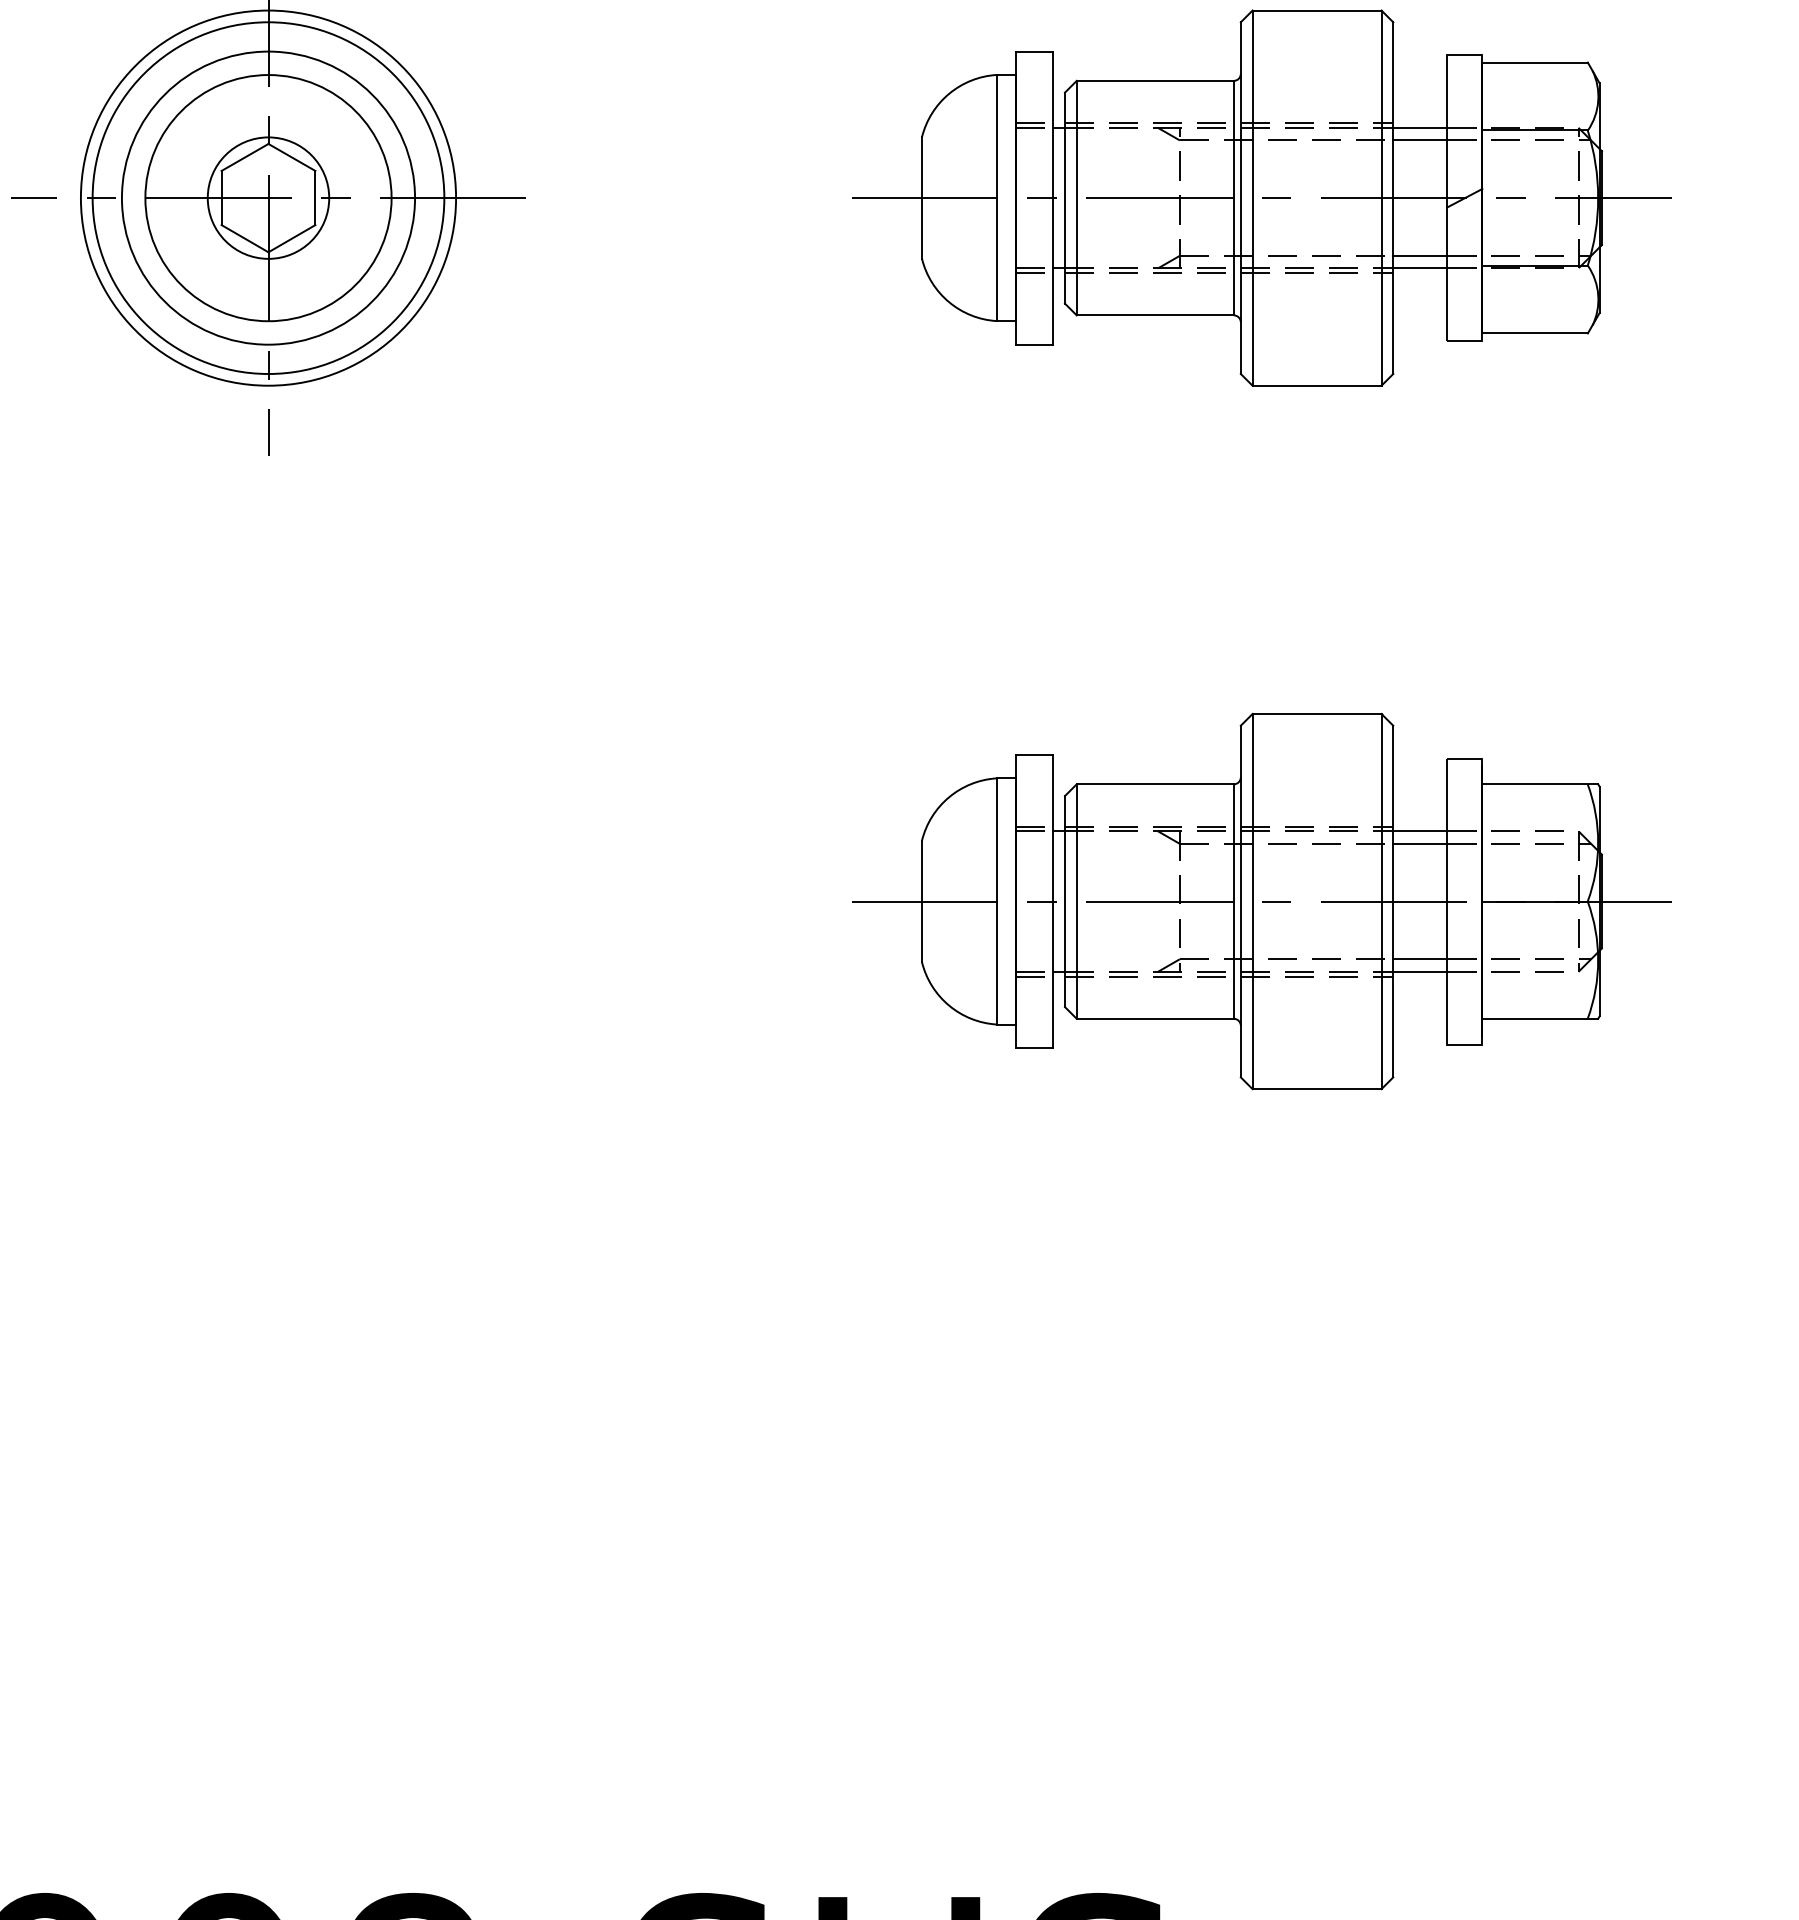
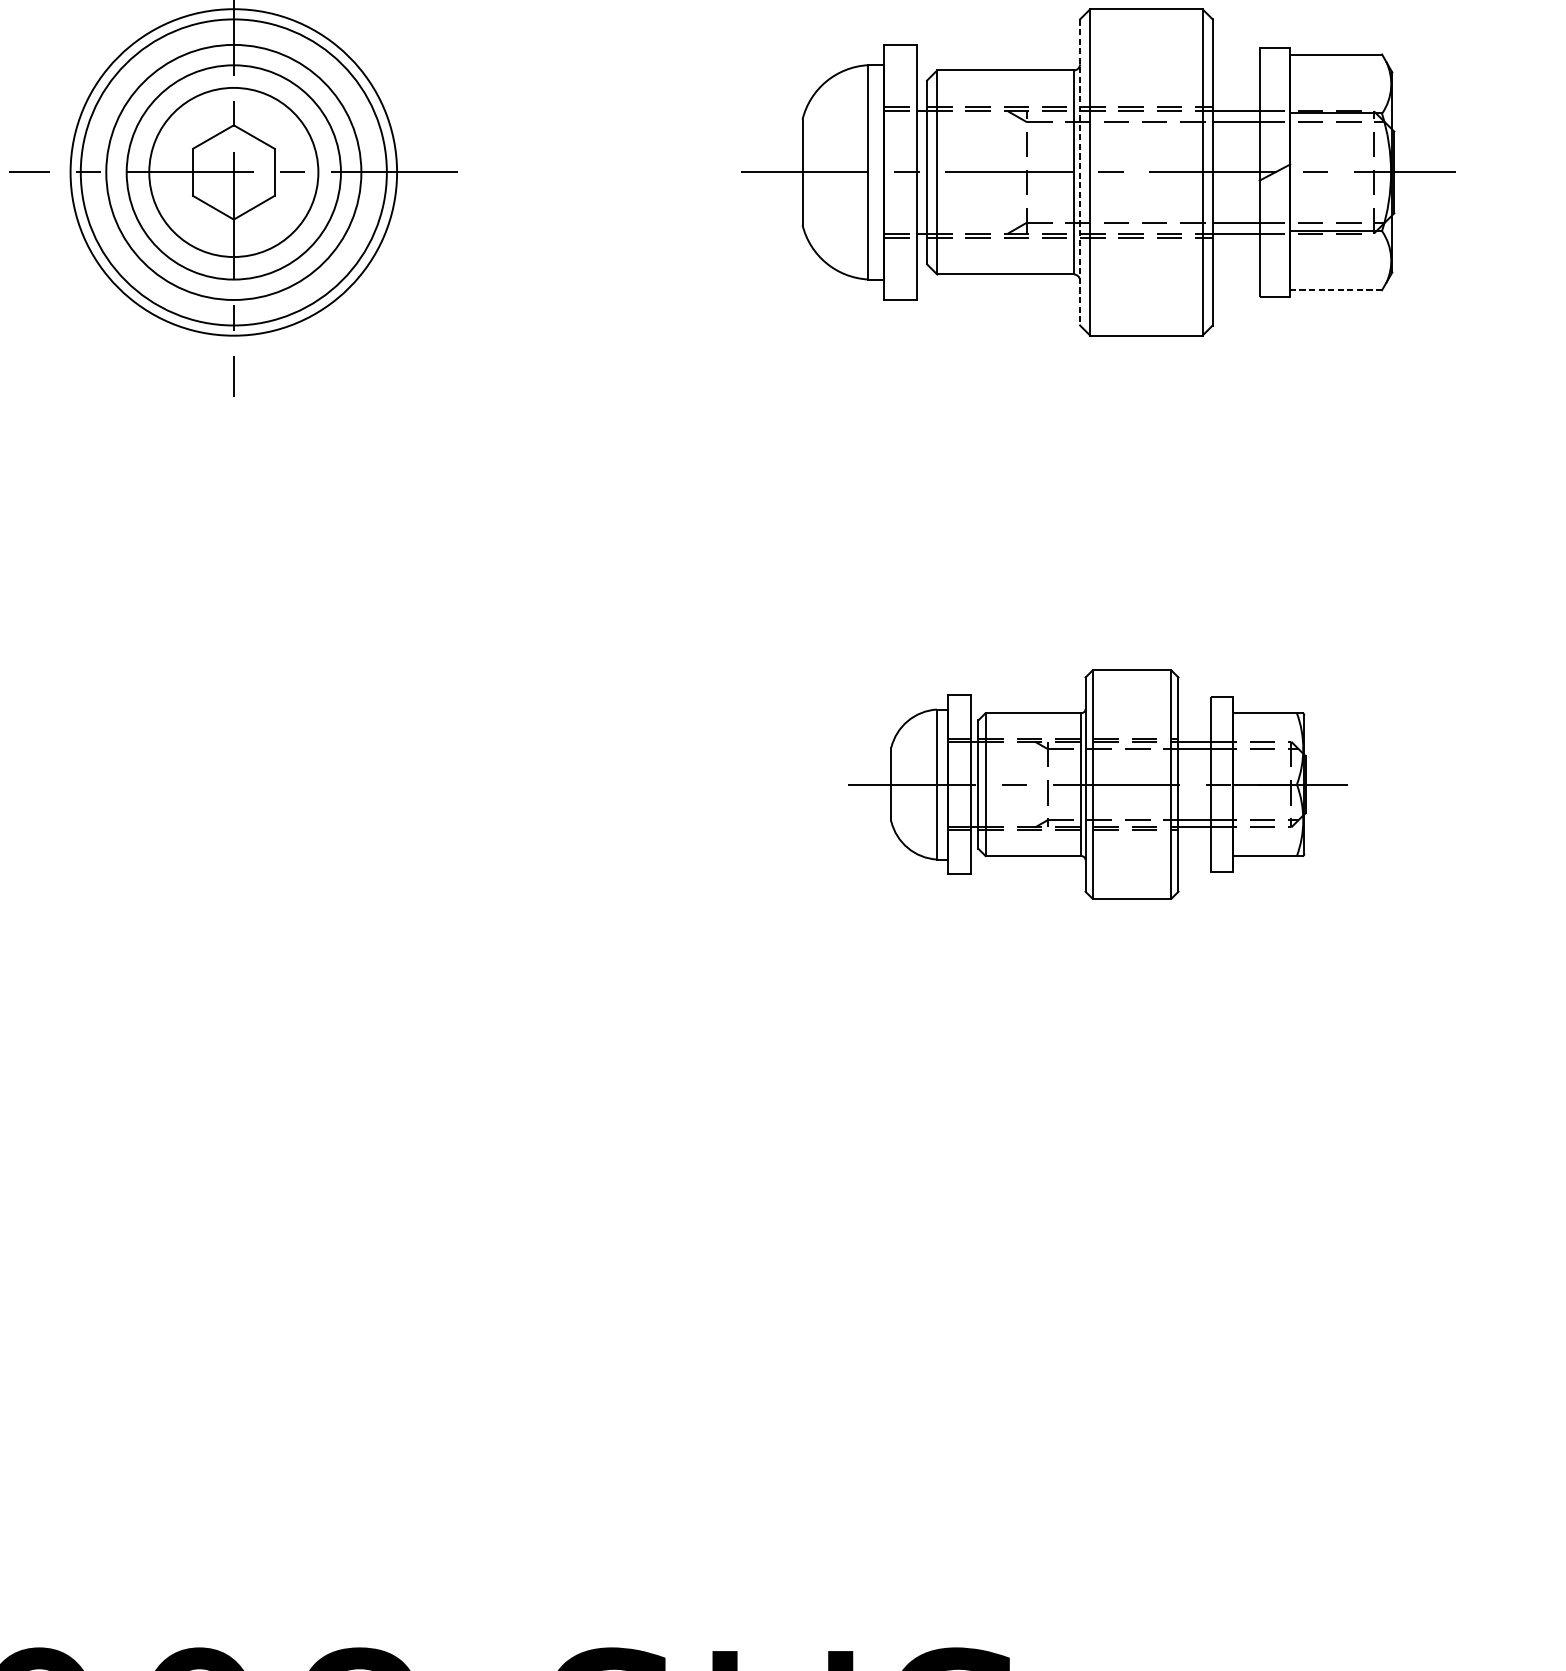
circle: (268, 197) -> (233, 171), size x1.6
line: (1240, 198) -> (1079, 172), solid -> dashed
line: (1535, 333) -> (1336, 290), solid -> dashed
part: (1261, 901) -> (1098, 784), size x0.7

